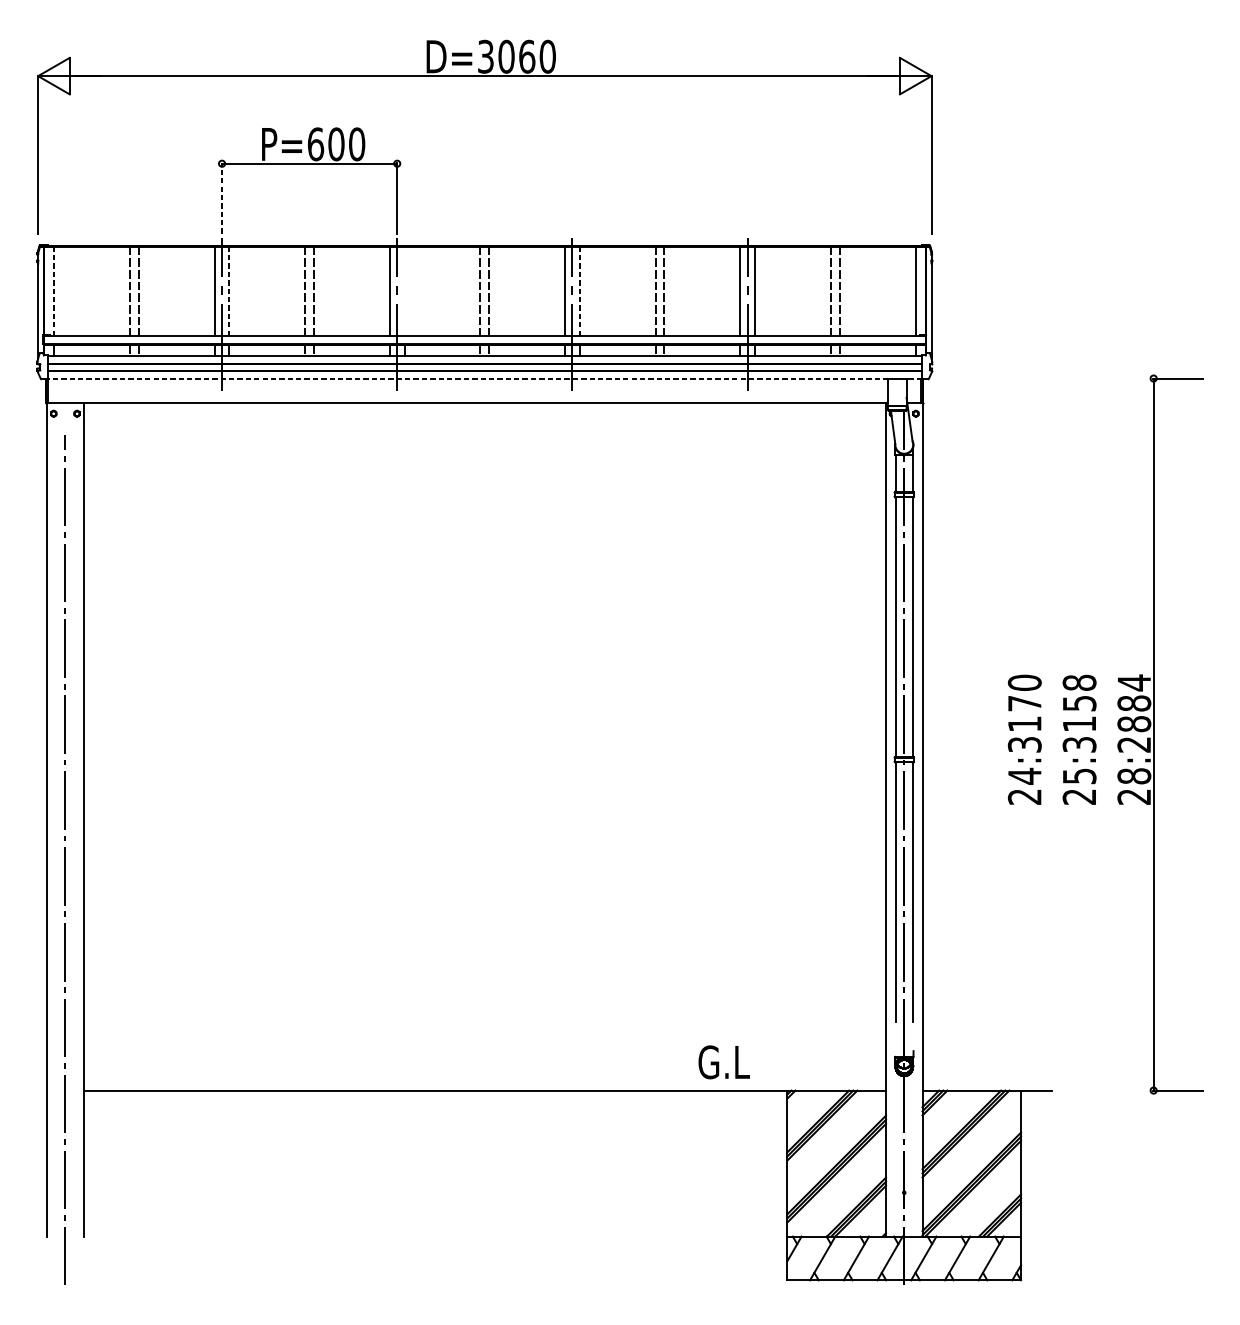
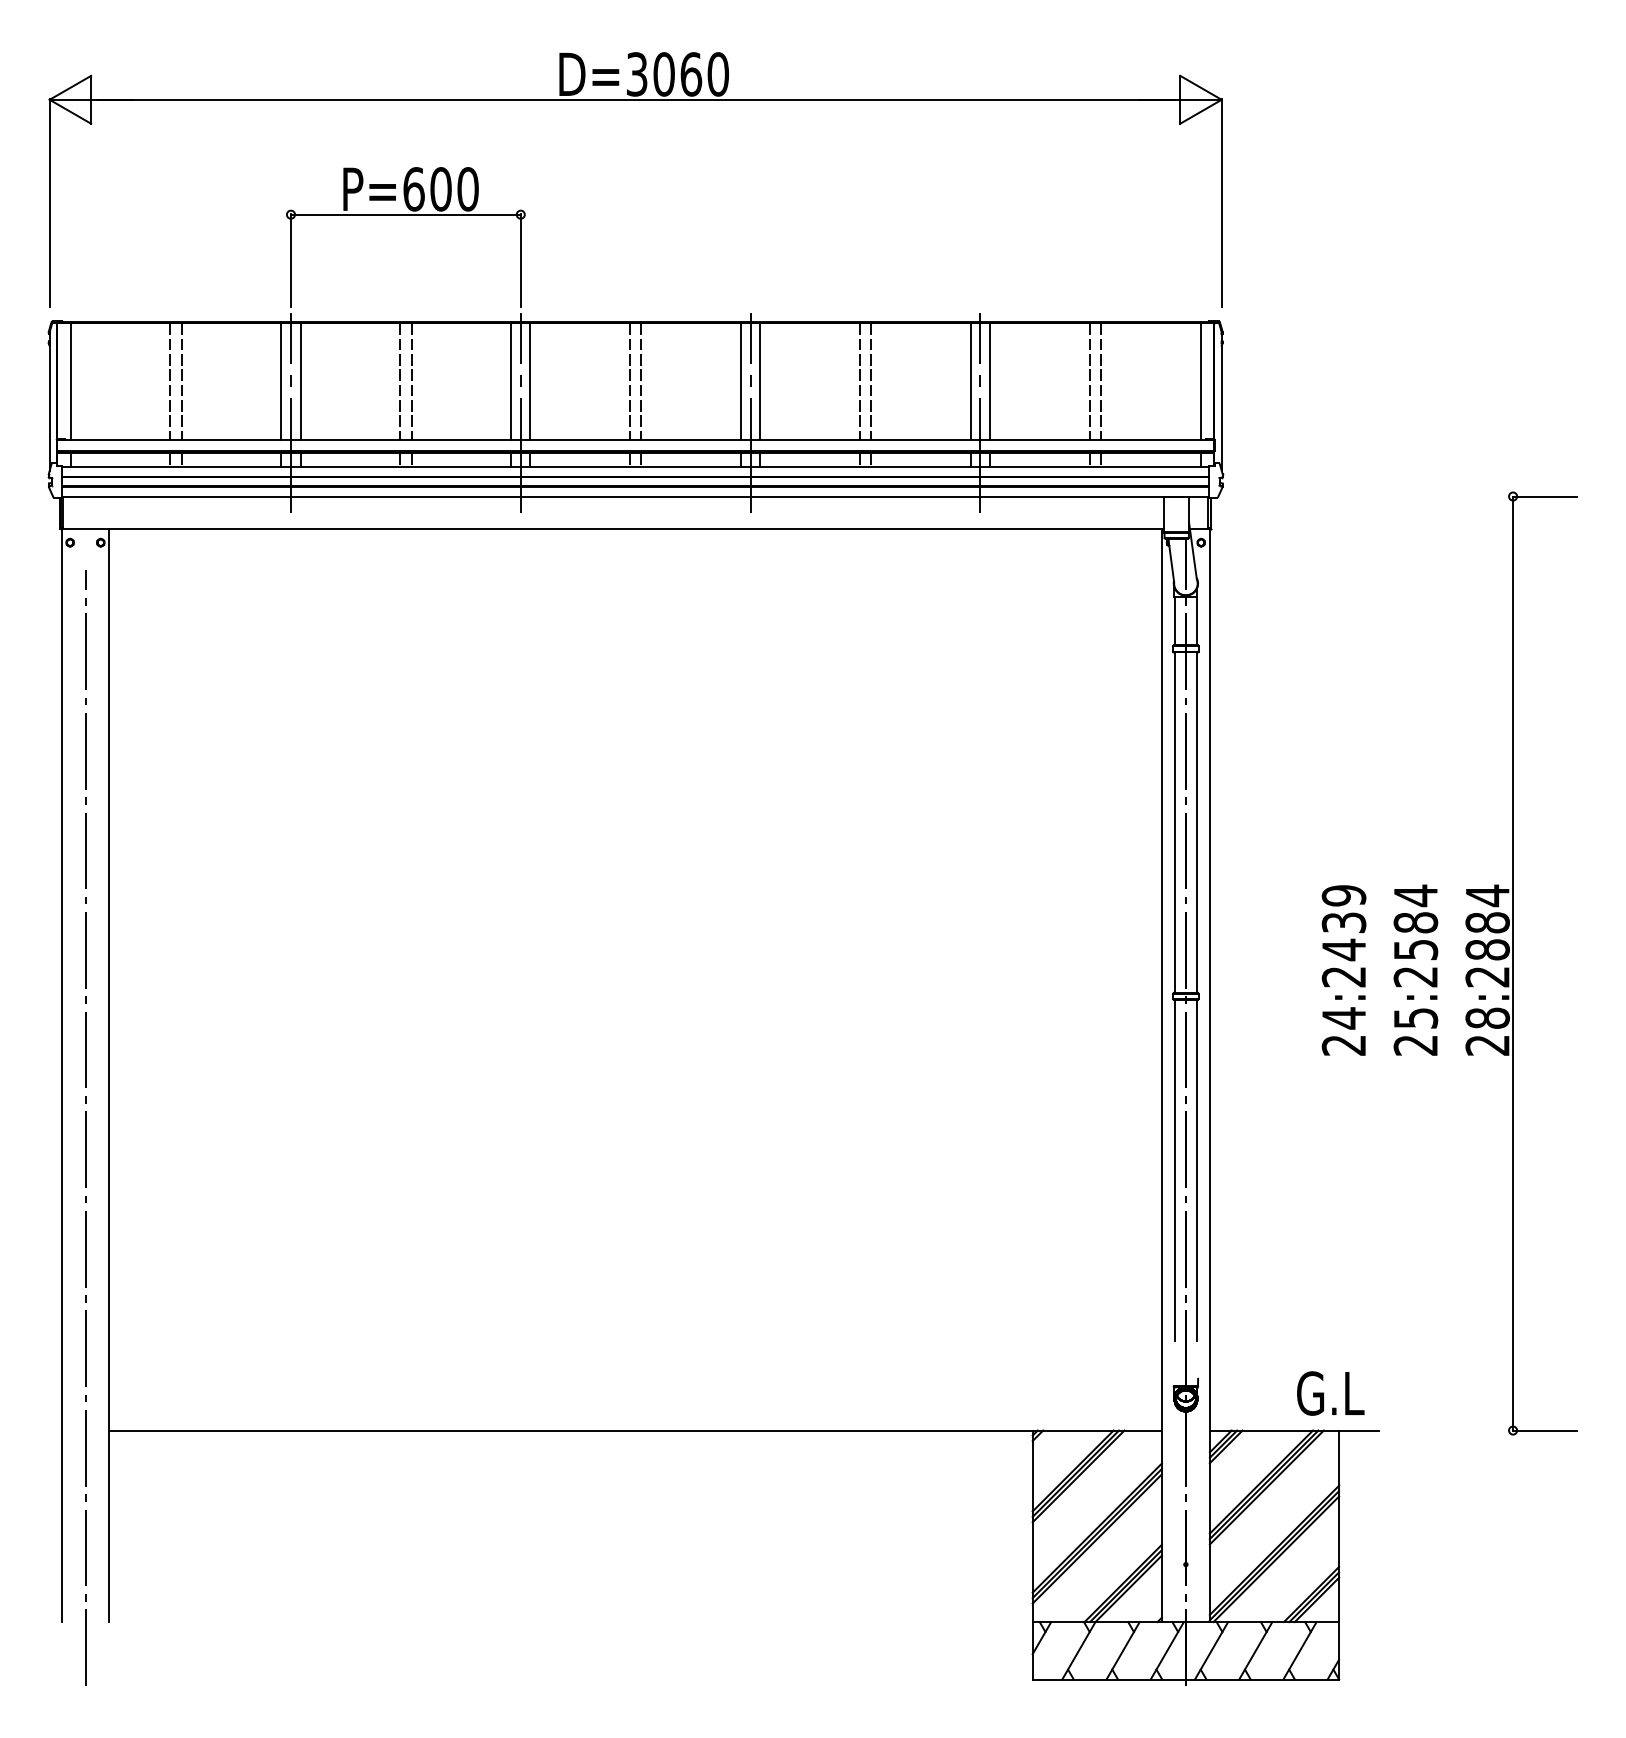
line: (221, 197) -> (290, 259), dashed -> solid
line: (404, 290) -> (530, 381), added
line: (53, 291) -> (70, 382), dashed -> solid
line: (229, 291) -> (300, 382), dashed -> solid
line: (579, 291) -> (760, 382), dashed -> solid
line: (484, 378) -> (635, 496), dashed -> solid
text: (1024, 713) -> (1343, 936), 24:3170 -> 24:2439
text: (1079, 713) -> (1415, 935), 25:3158 -> 25:2584
text: (724, 1062) -> (1330, 1393), moved

